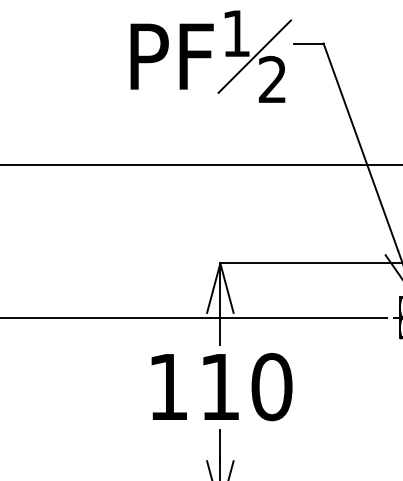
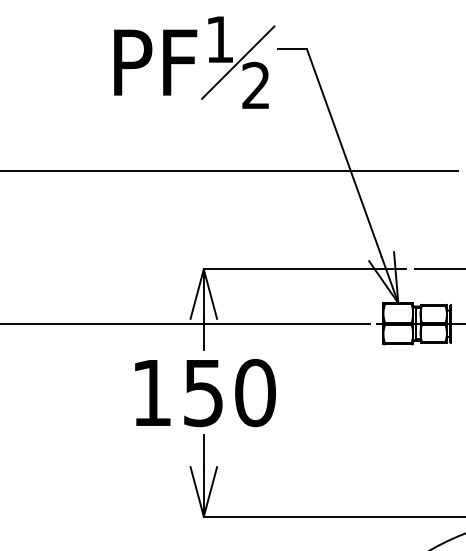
text: (220, 387) -> (203, 393), 110 -> 150

